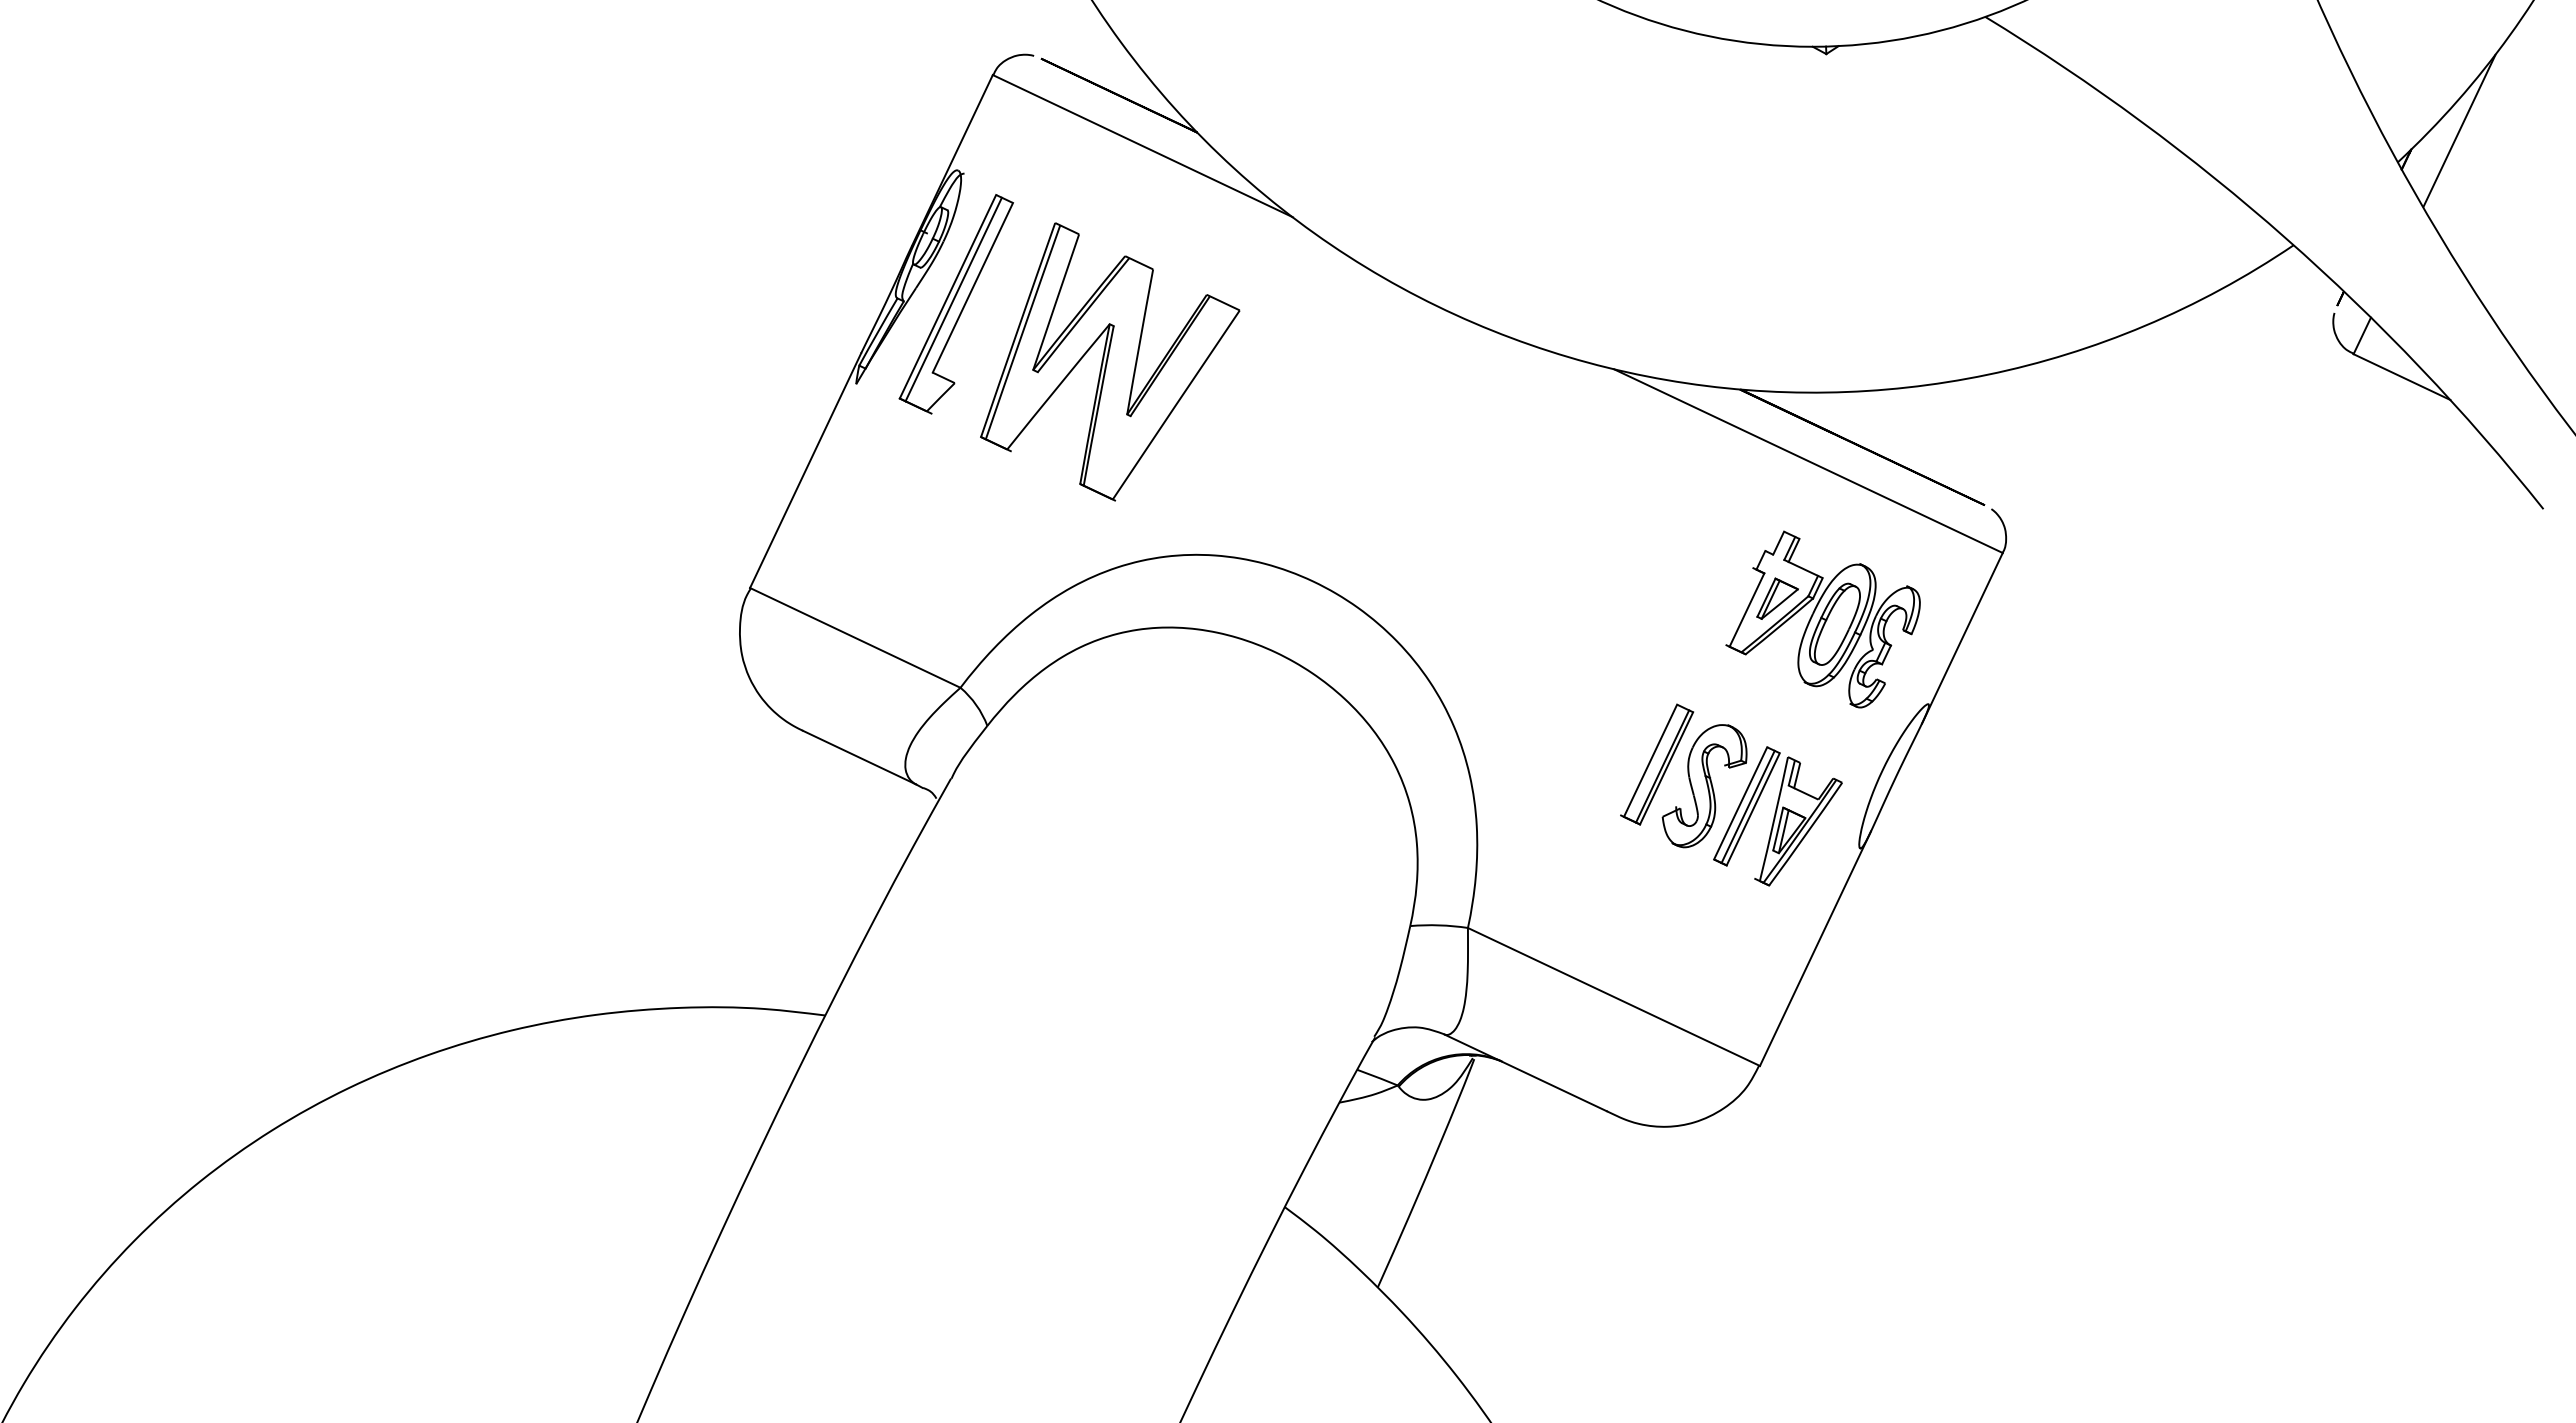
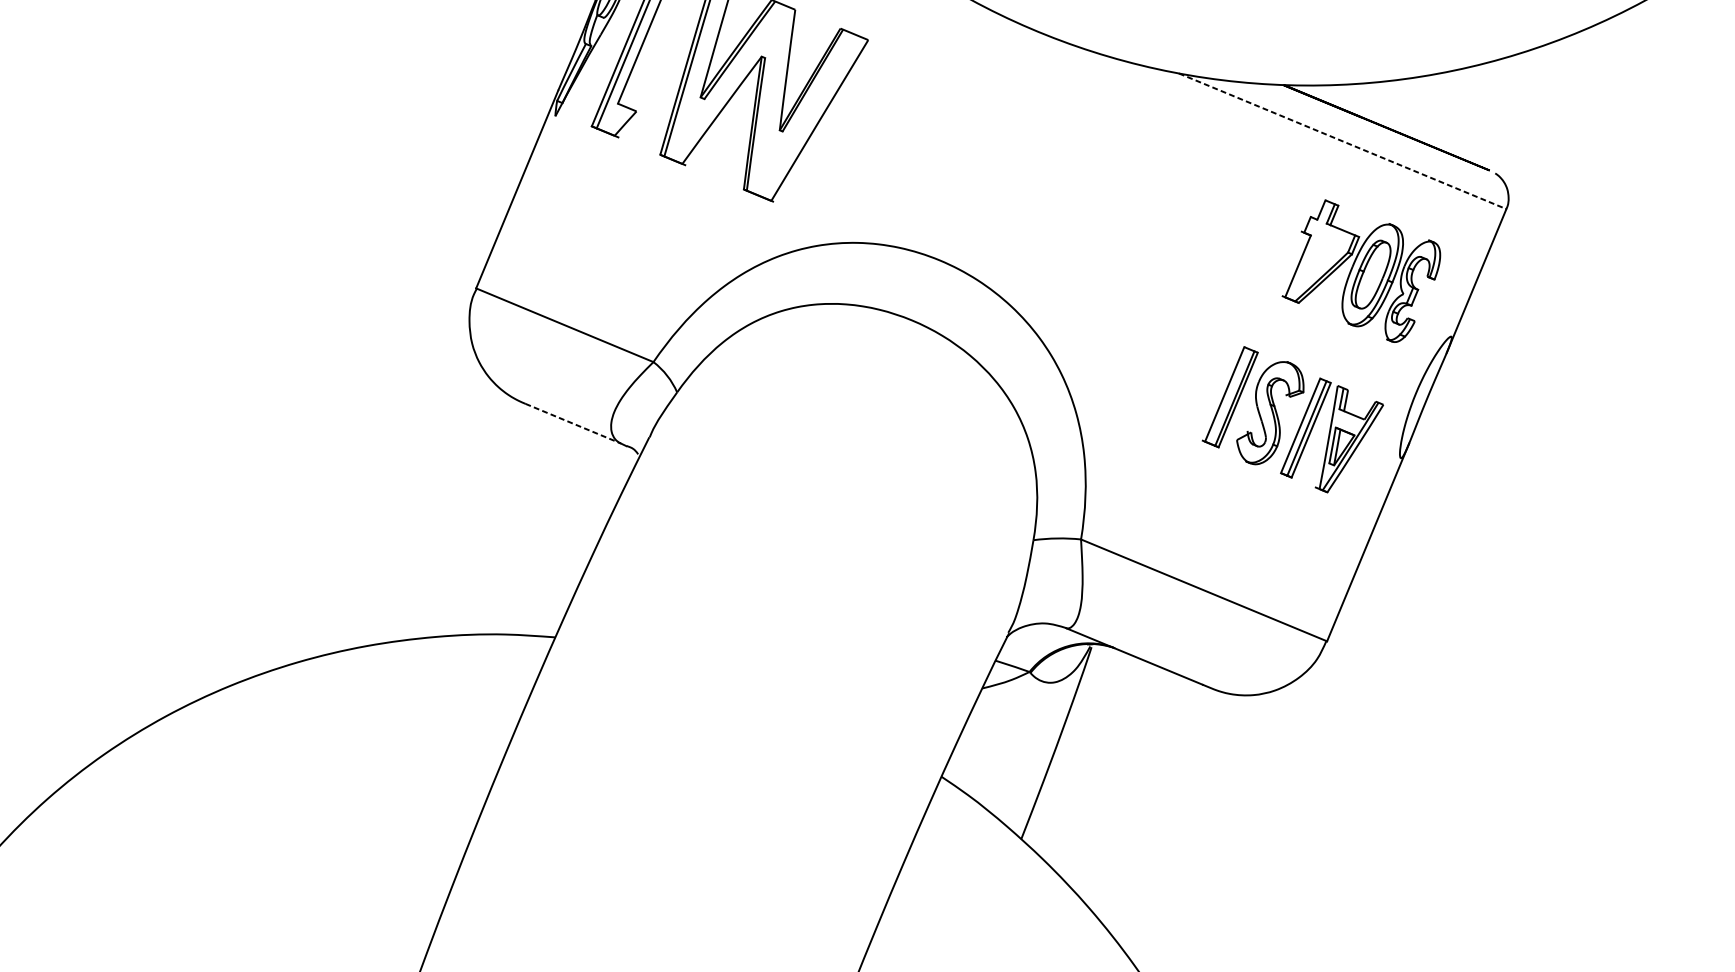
line: (1808, 461) -> (1342, 141), solid -> dashed
part: (1777, 598) -> (1322, 255), removed
line: (859, 757) -> (573, 423), solid -> dashed

